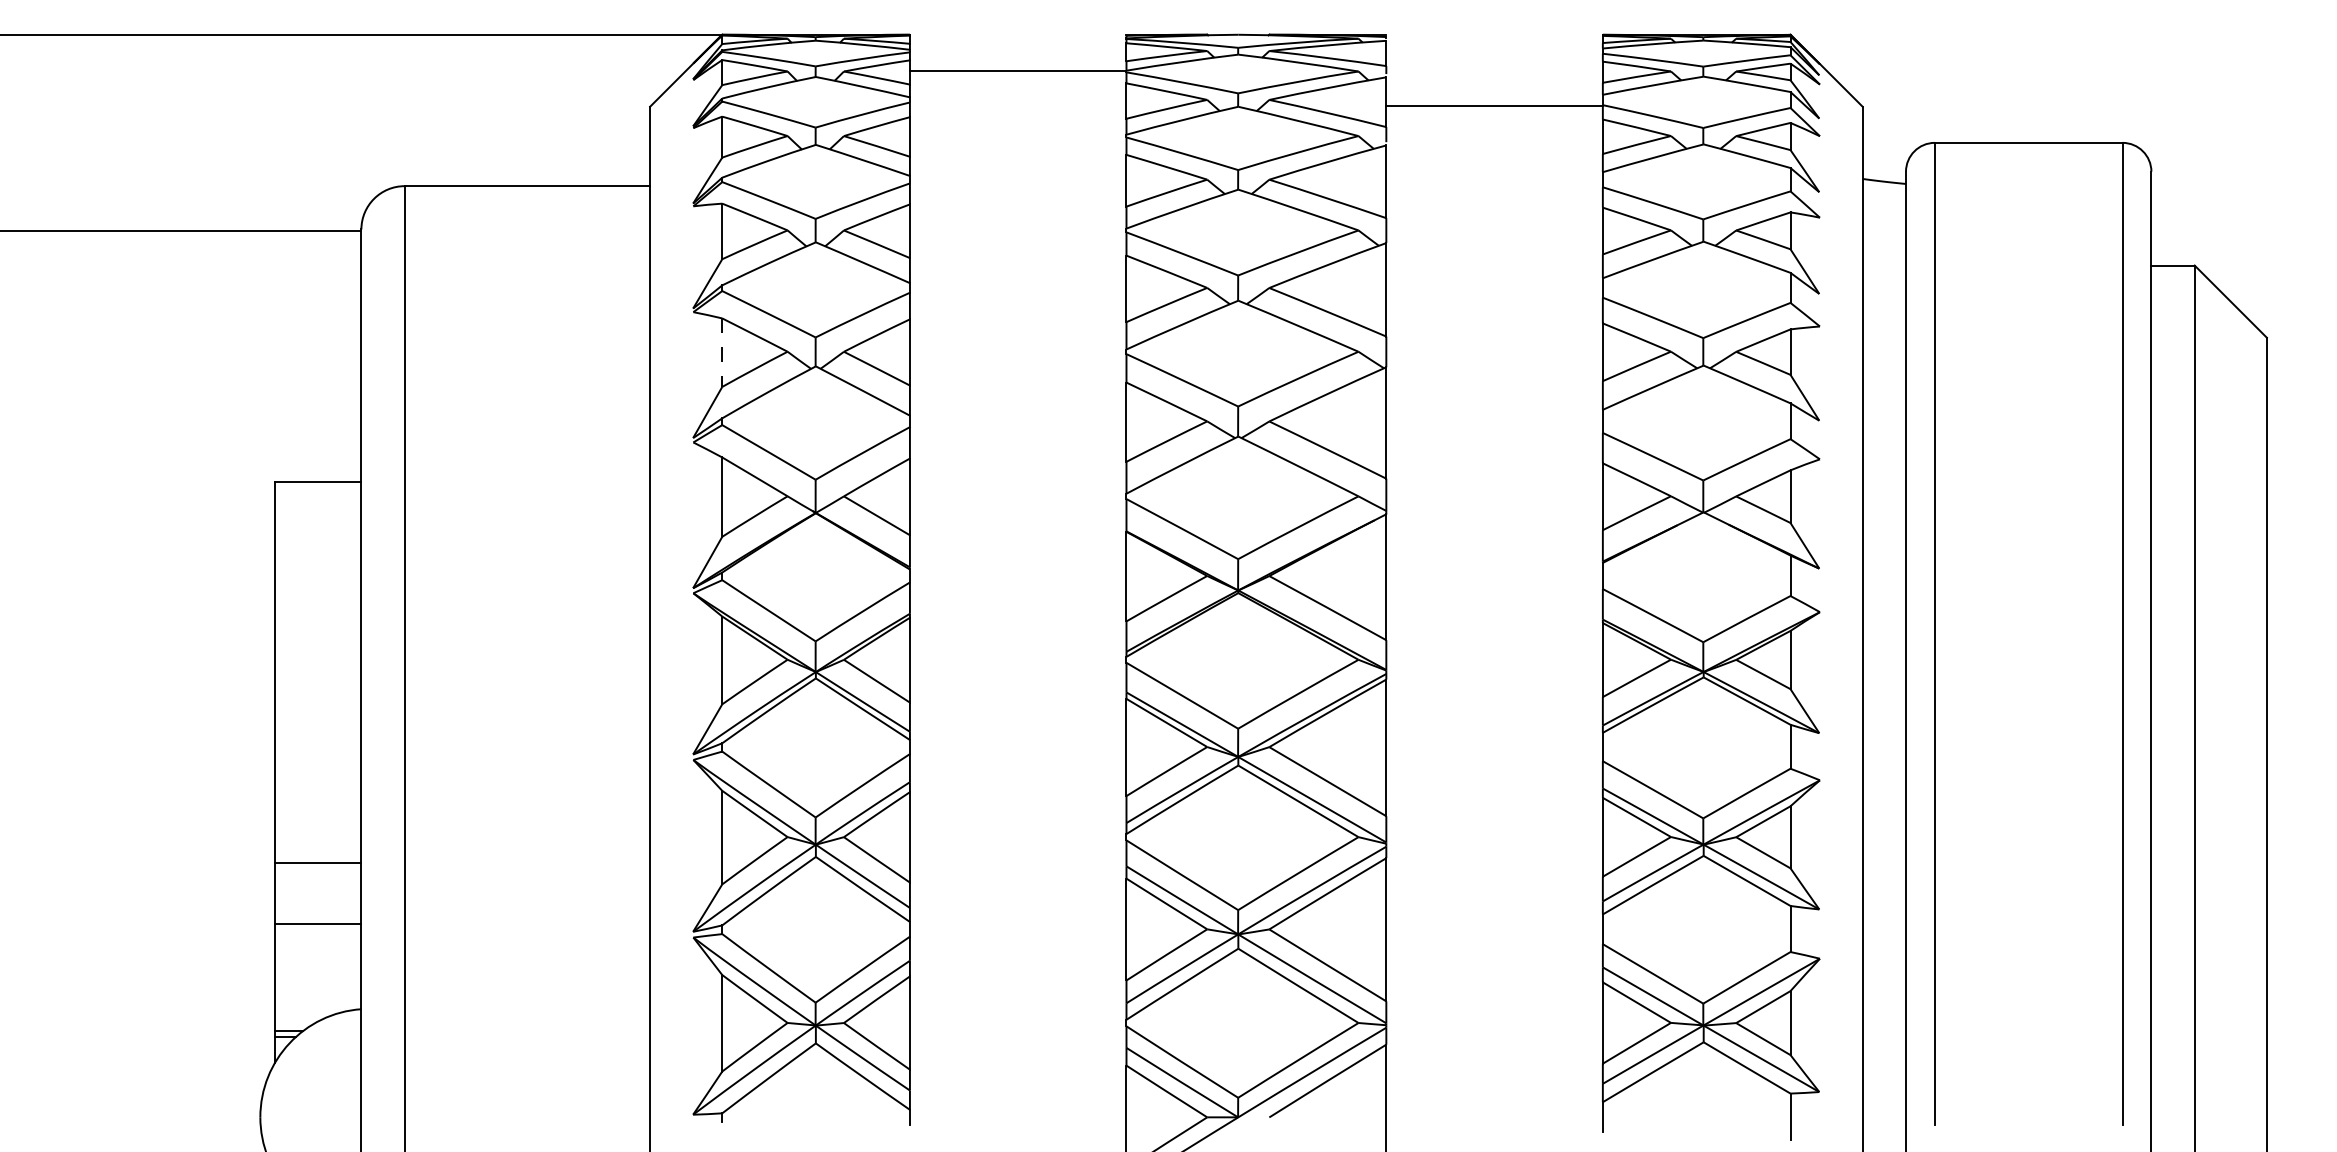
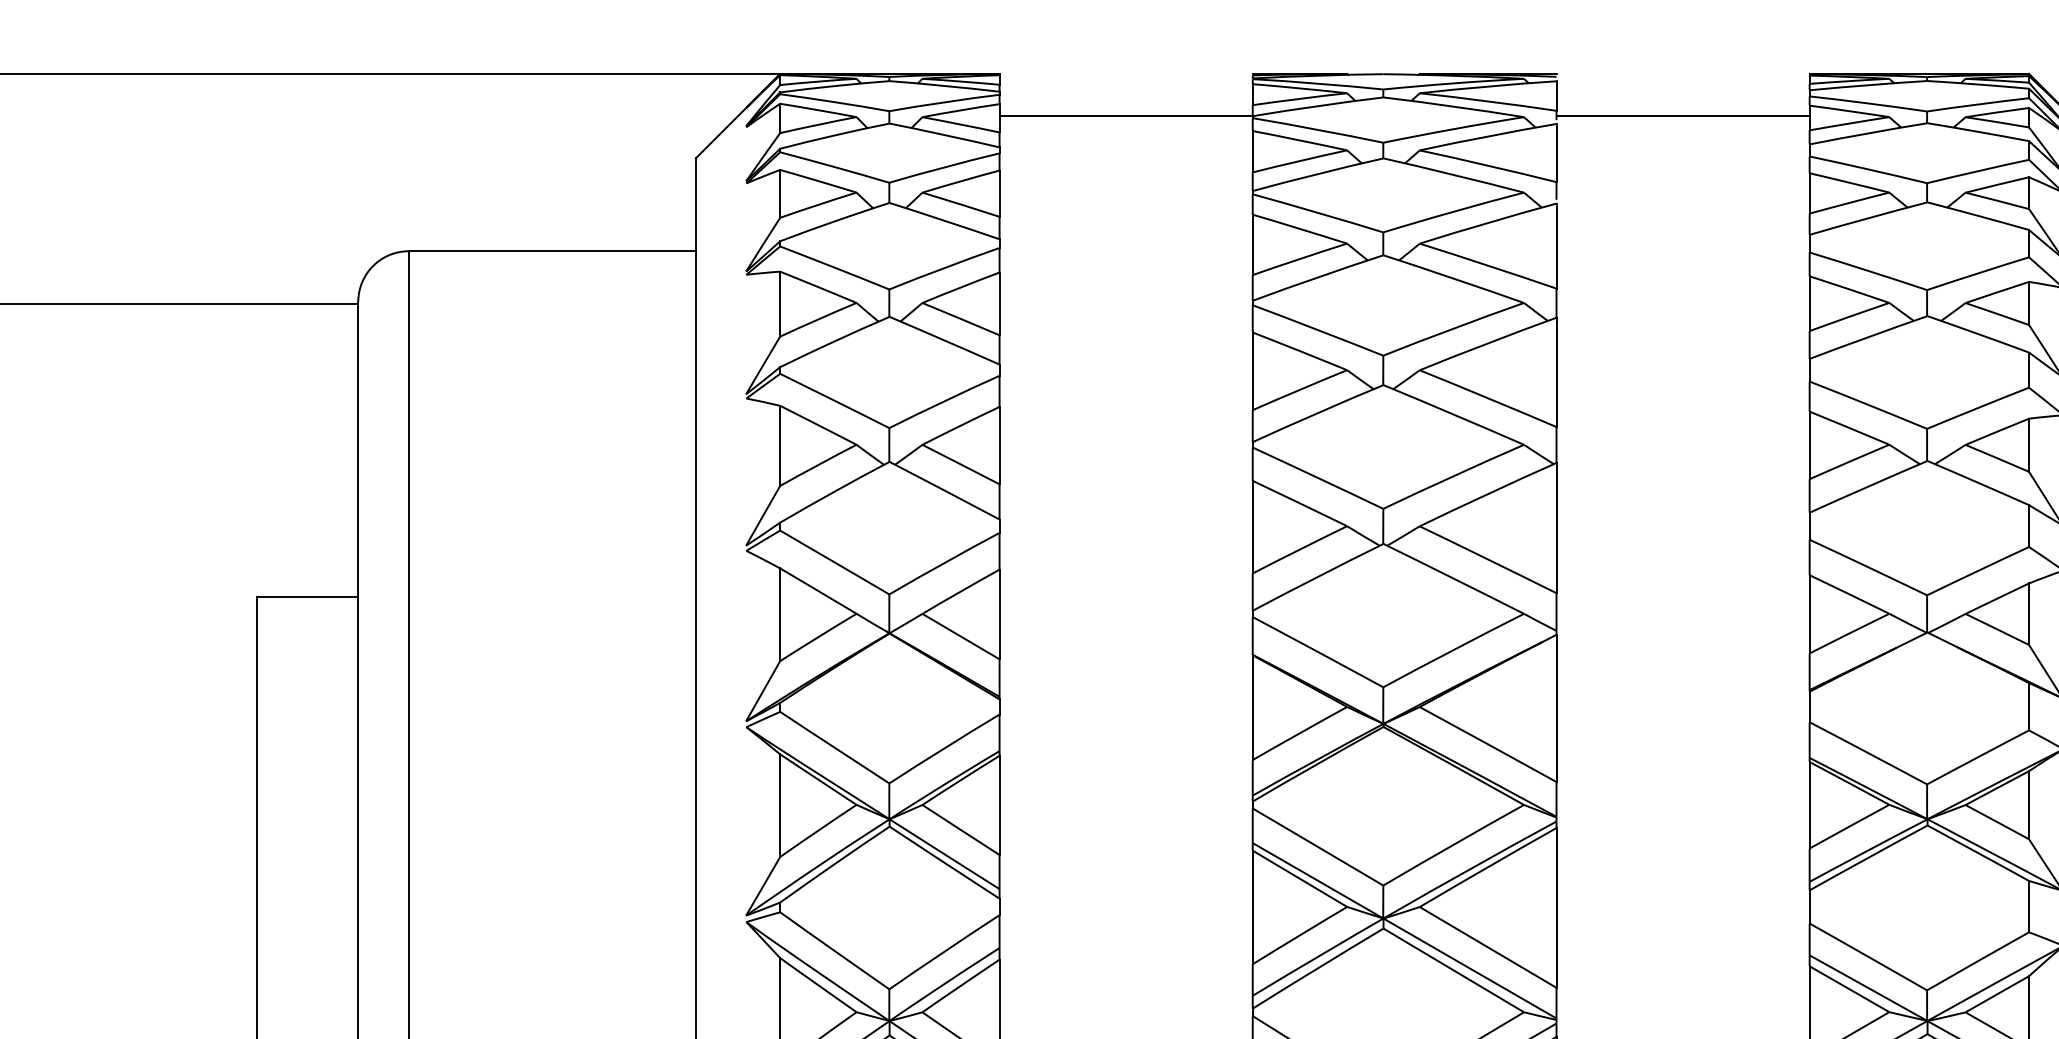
line: (1494, 105) -> (1682, 115), moved
line: (722, 353) -> (780, 446), dashed -> solid

